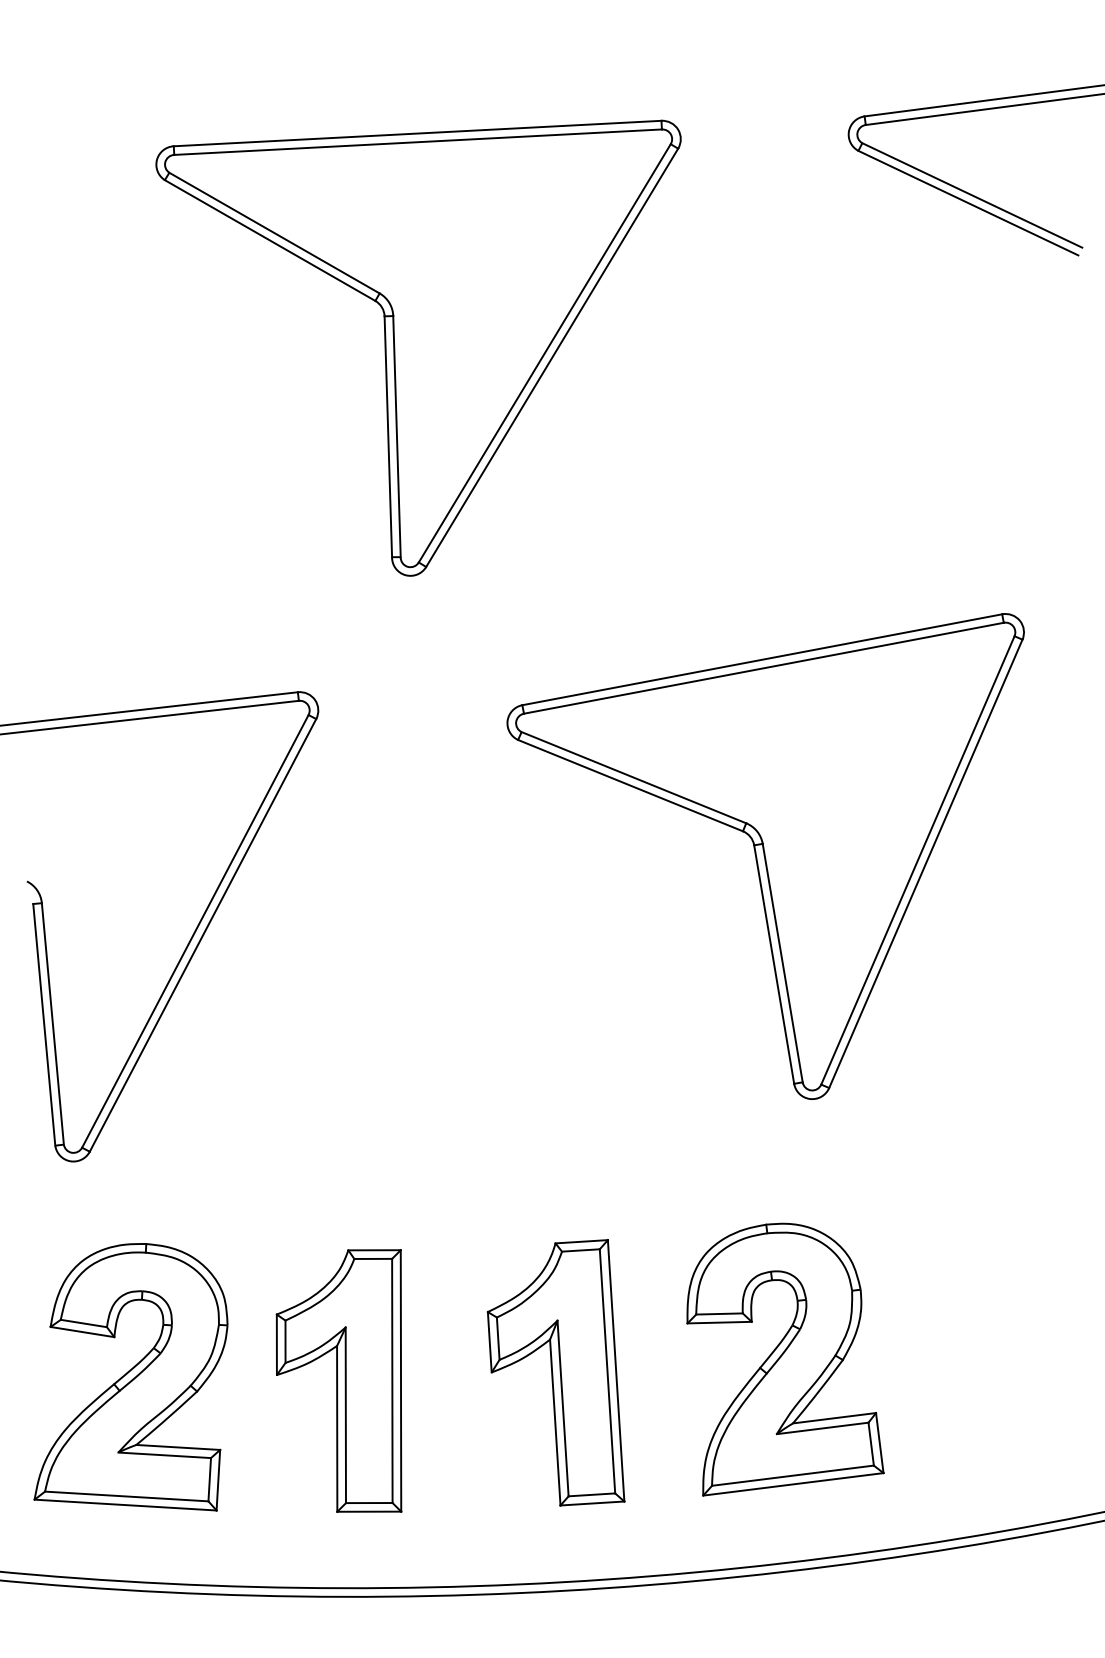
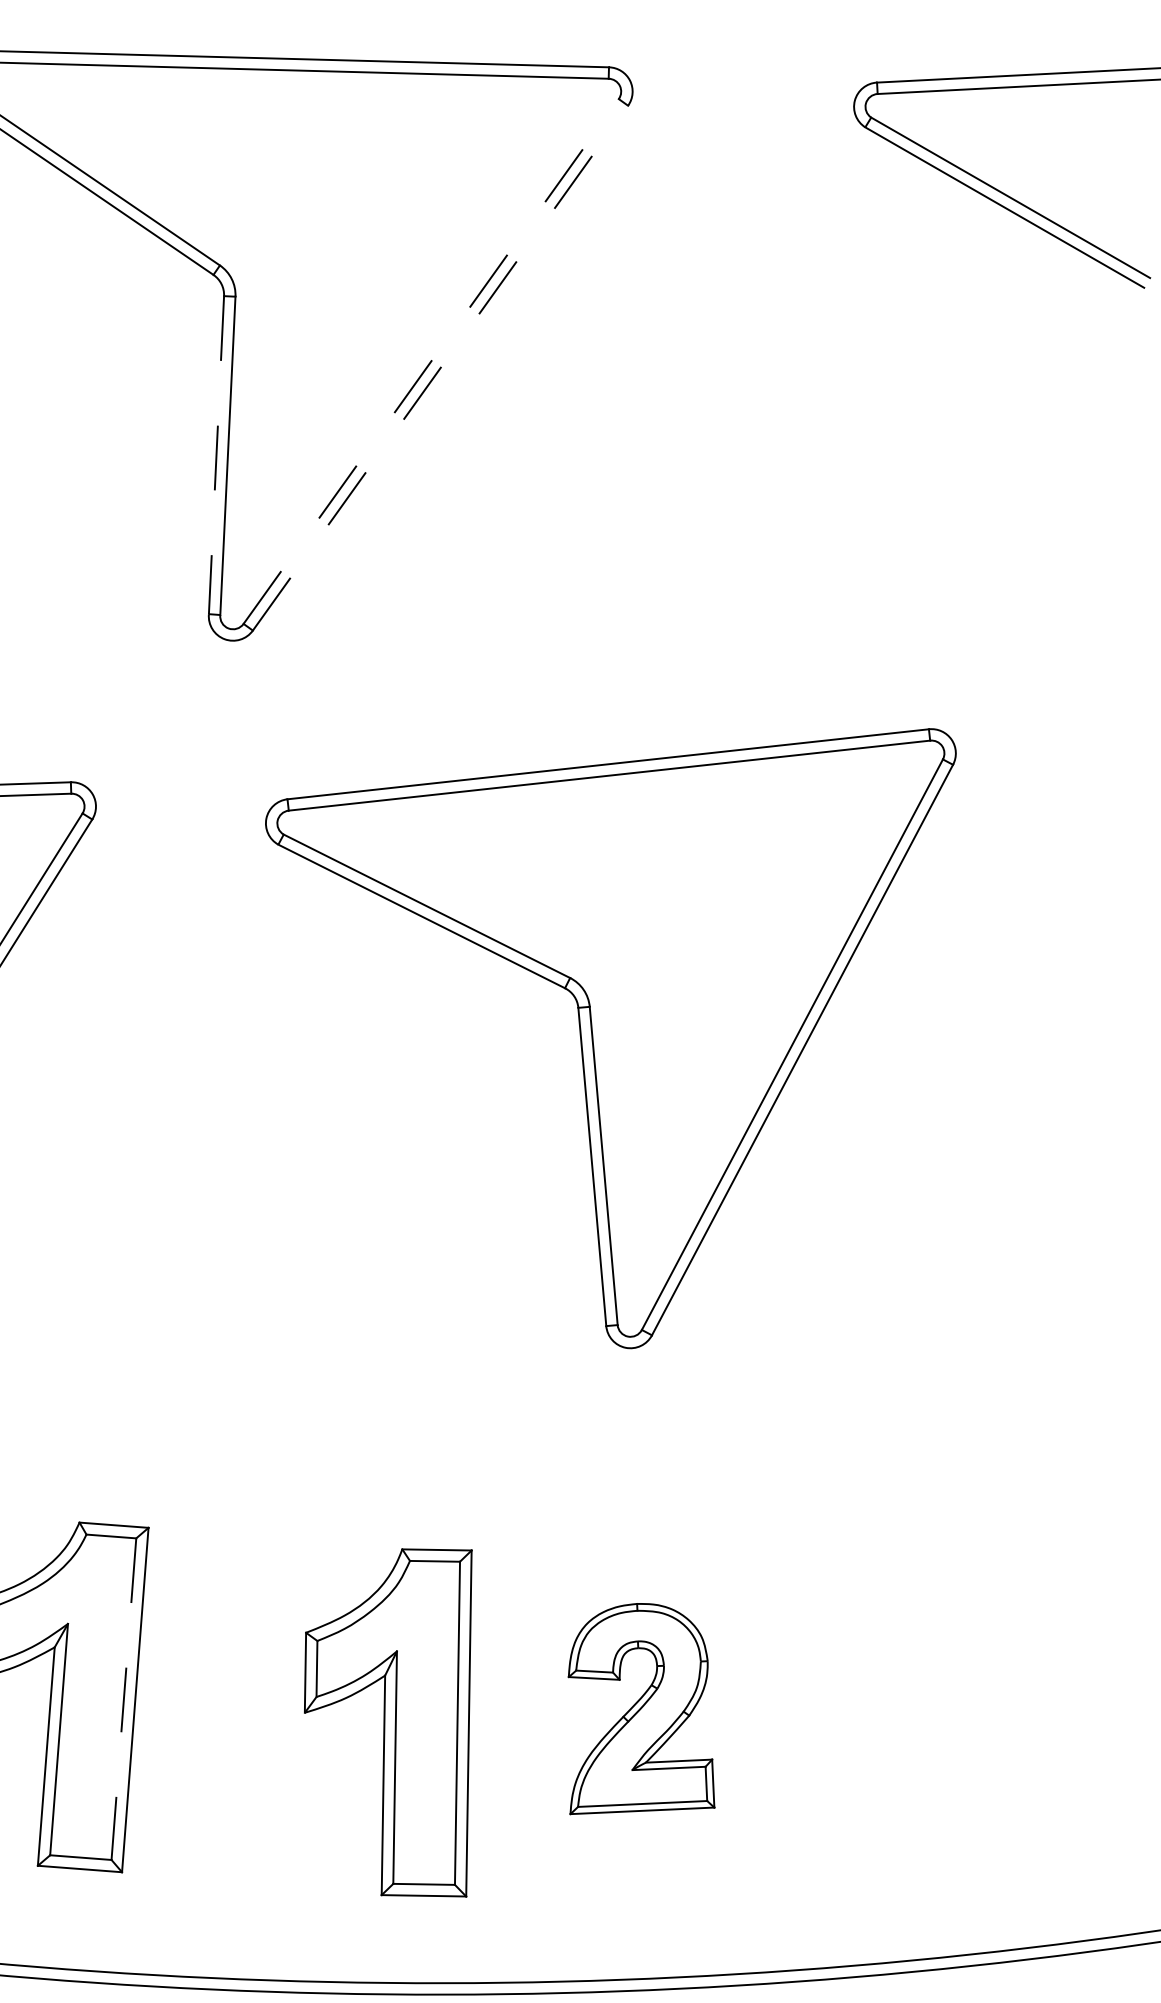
line: (545, 352) -> (432, 360), solid -> dashed
line: (552, 357) -> (440, 367), solid -> dashed
line: (388, 437) -> (216, 456), solid -> dashed
part: (765, 856) -> (592, 1023), moved
part: (785, 1359) -> (643, 1711), size x0.6
part: (555, 1372) -> (388, 1719), moved
line: (392, 1381) -> (124, 1699), solid -> dashed

